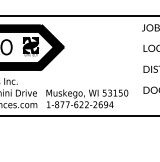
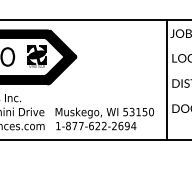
line: (139, 66) -> (167, 79), added

